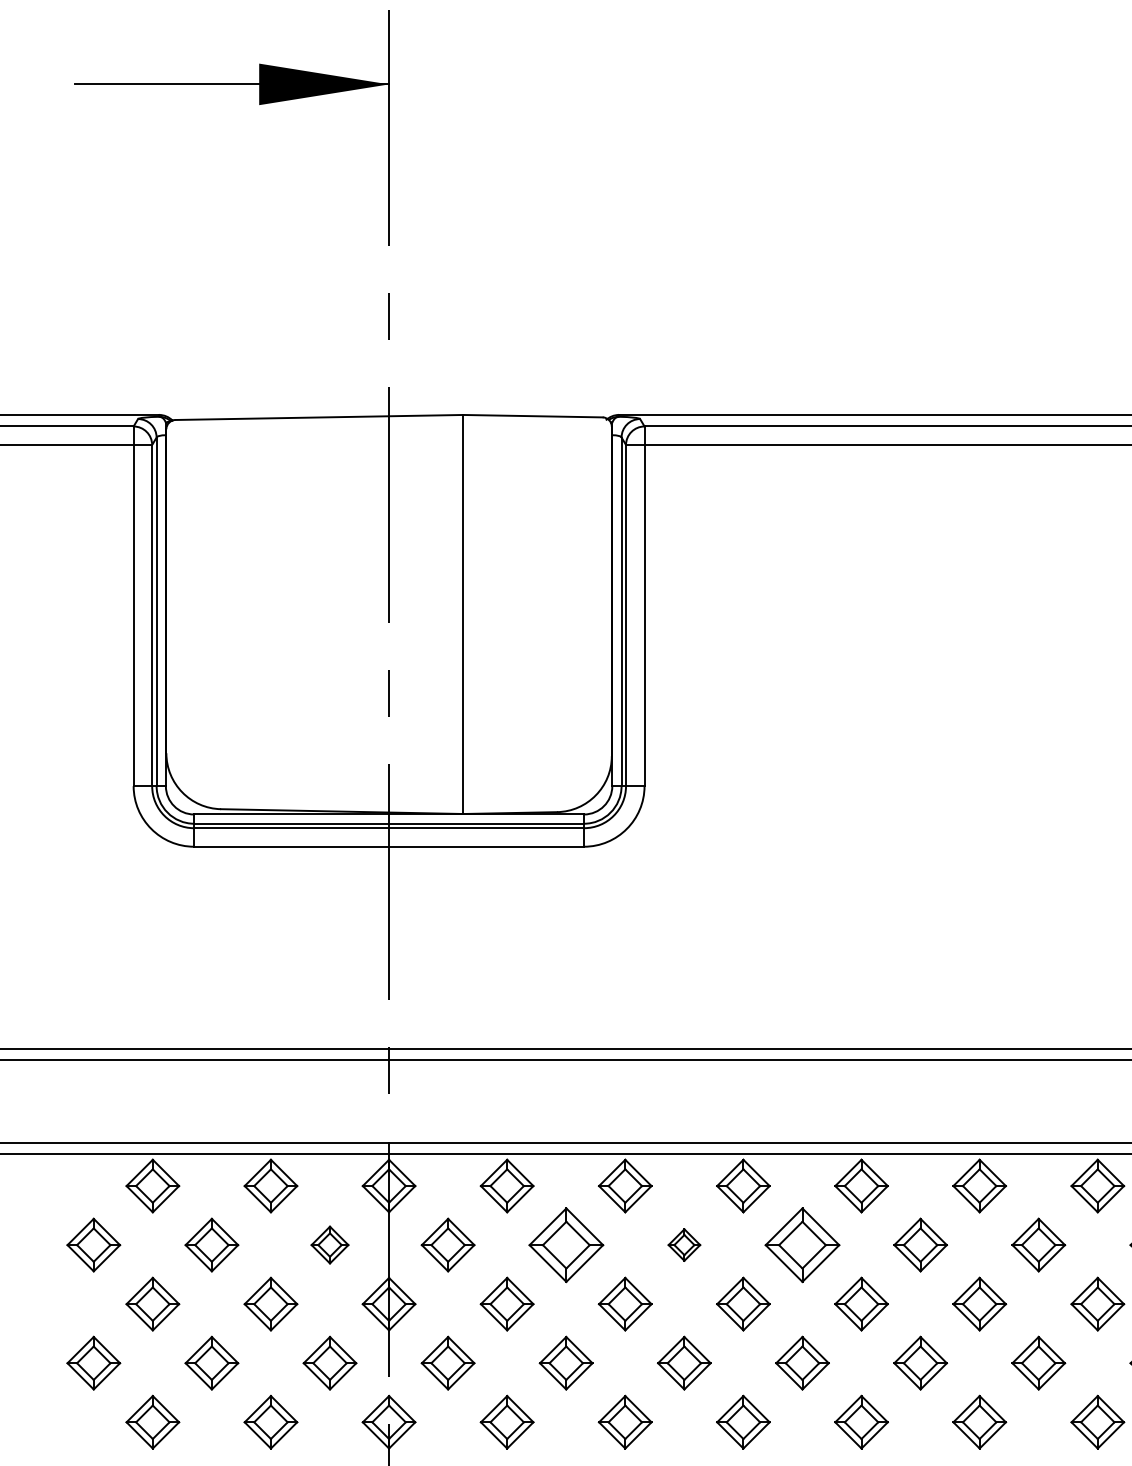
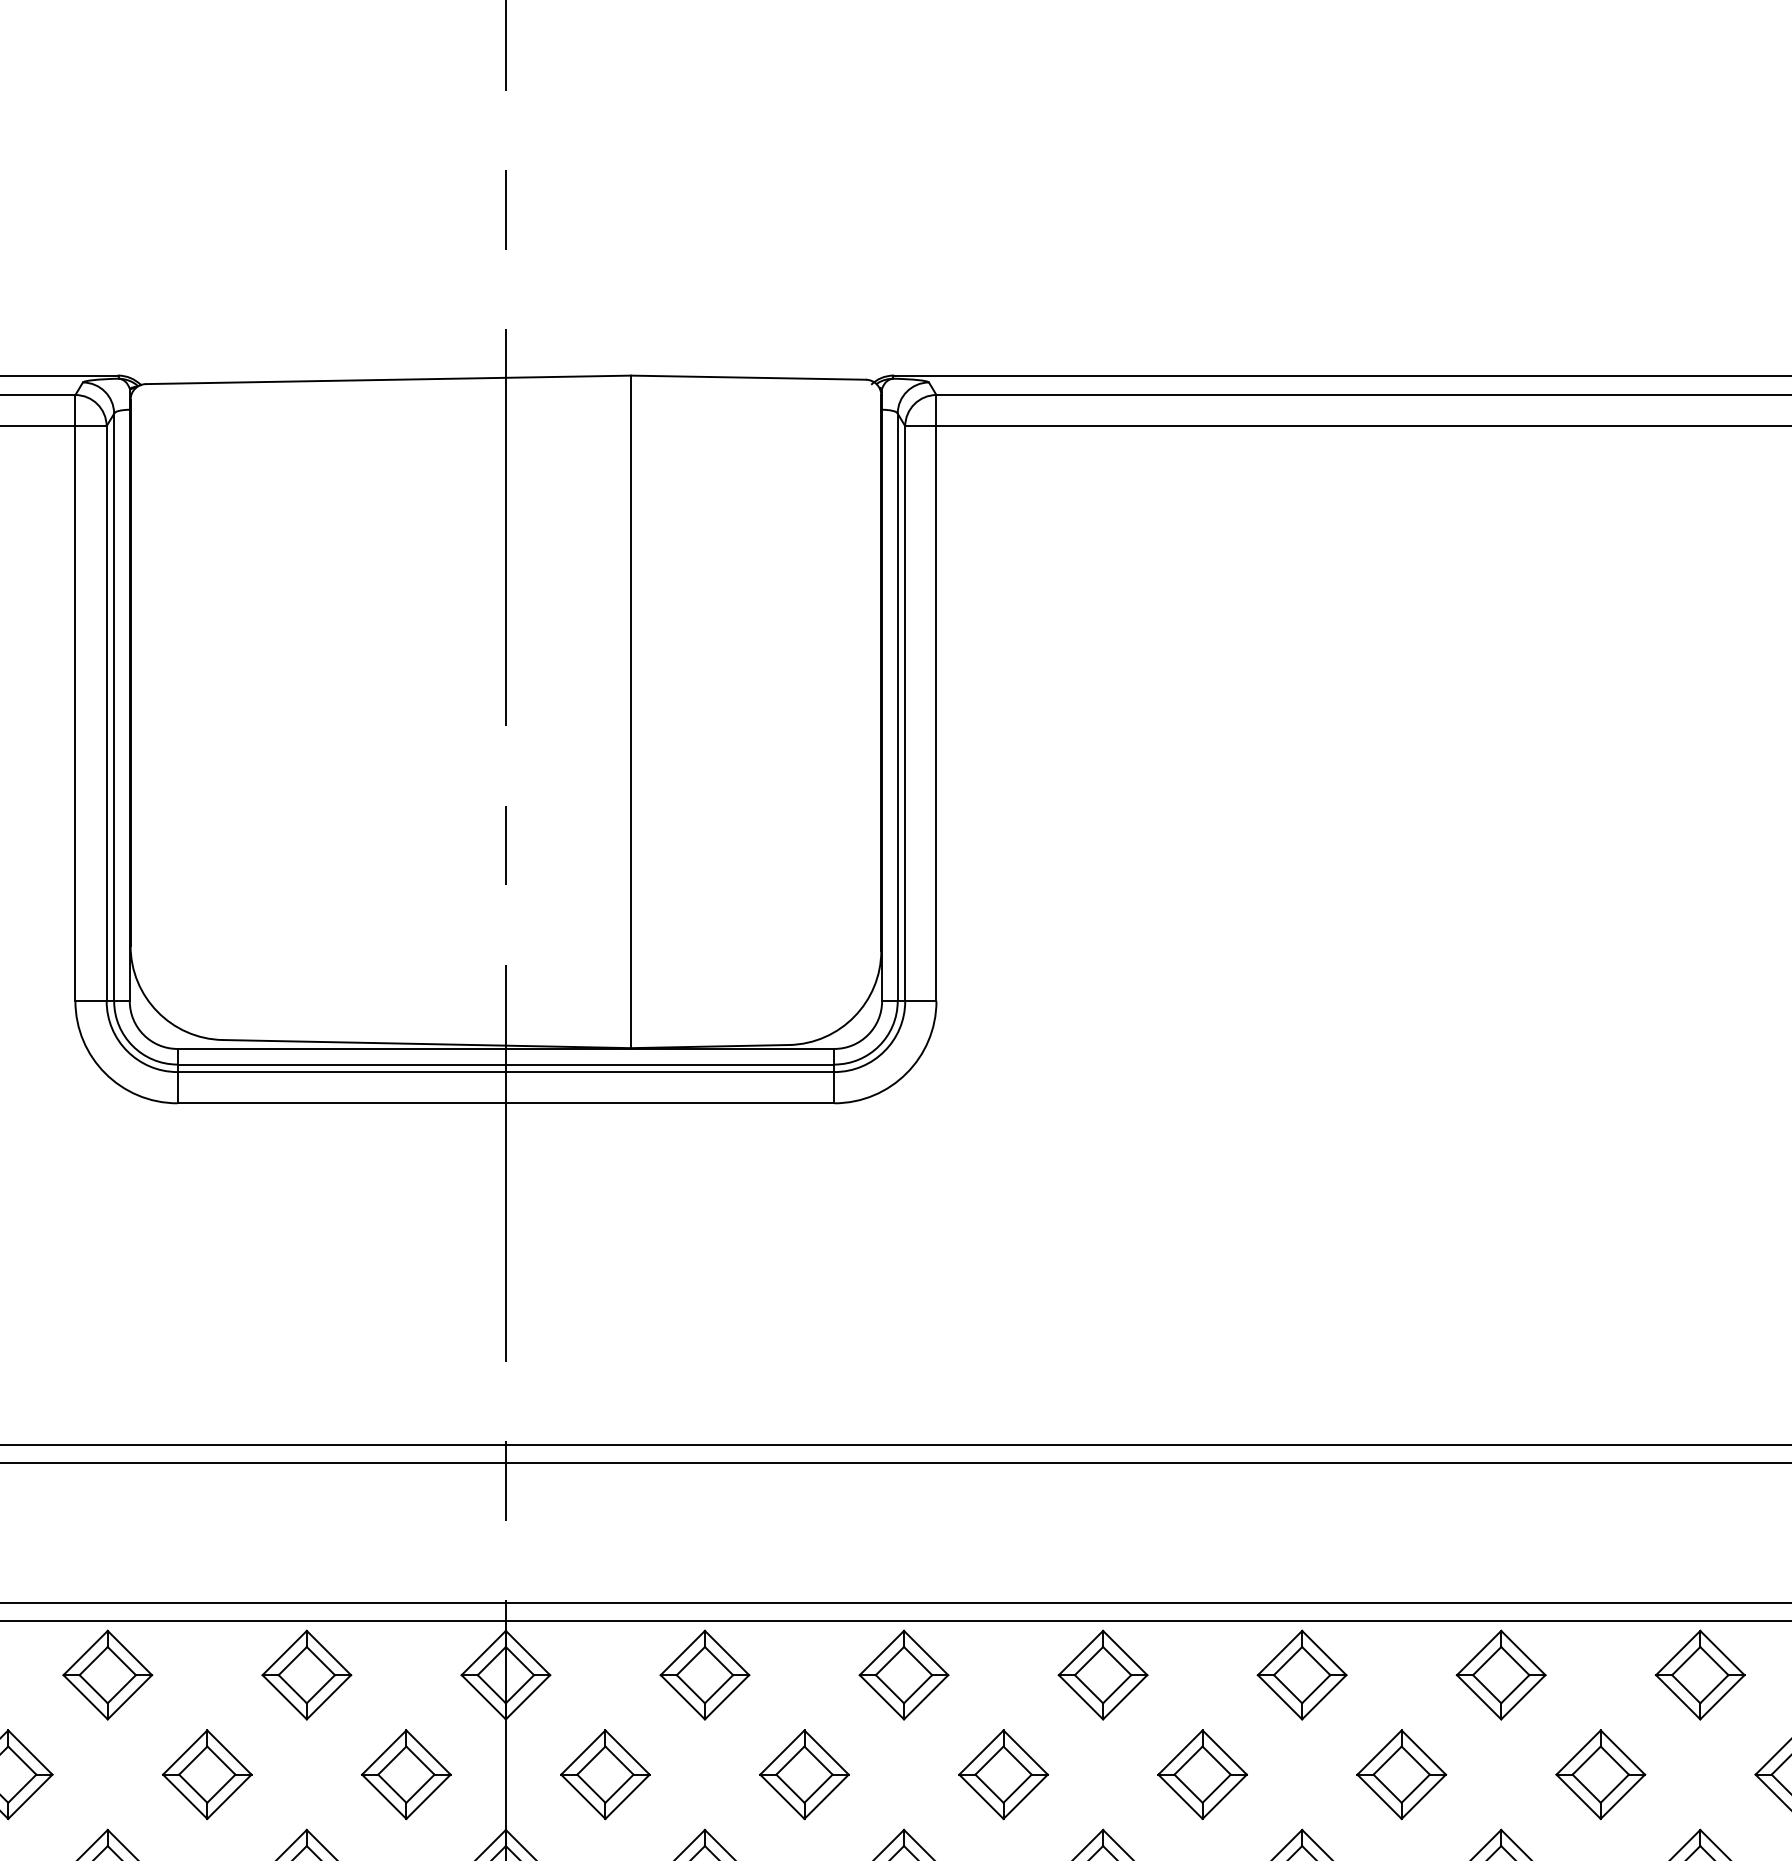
part: (329, 1244) -> (405, 1773), size x1.43
part: (565, 1244) -> (803, 1773), size x0.71
part: (684, 1244) -> (1003, 1773), size x1.67
part: (802, 1244) -> (1202, 1773), size x0.71

